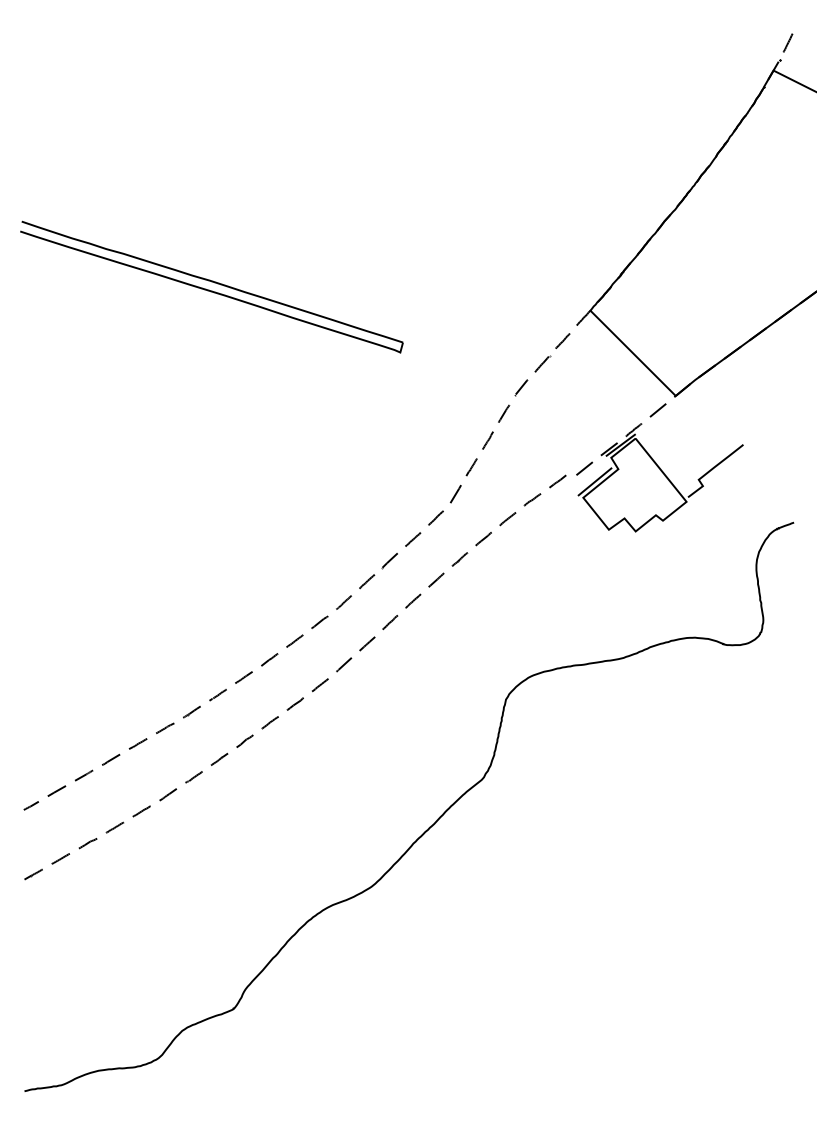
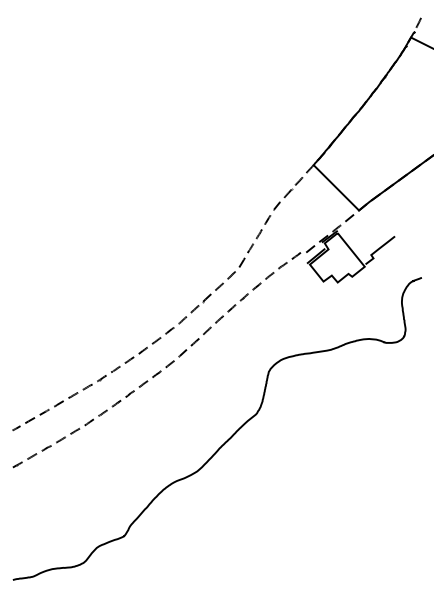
part: (211, 286) -> (112, 152), removed

